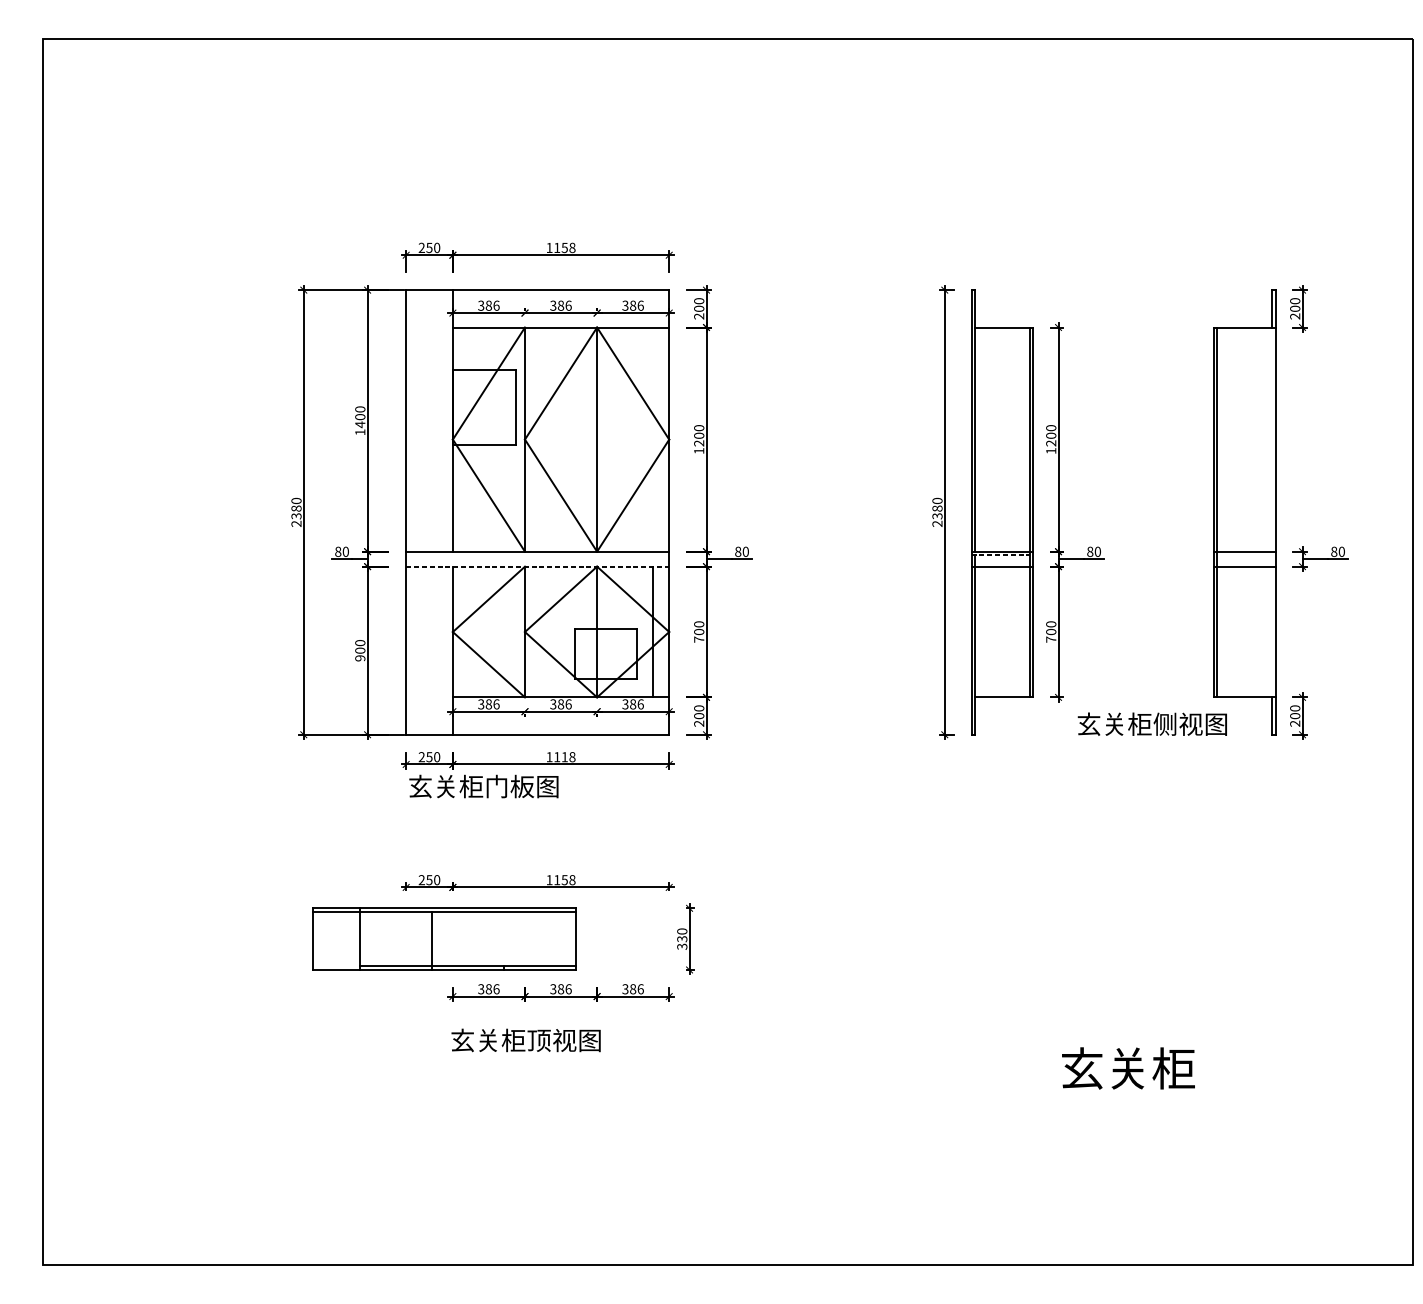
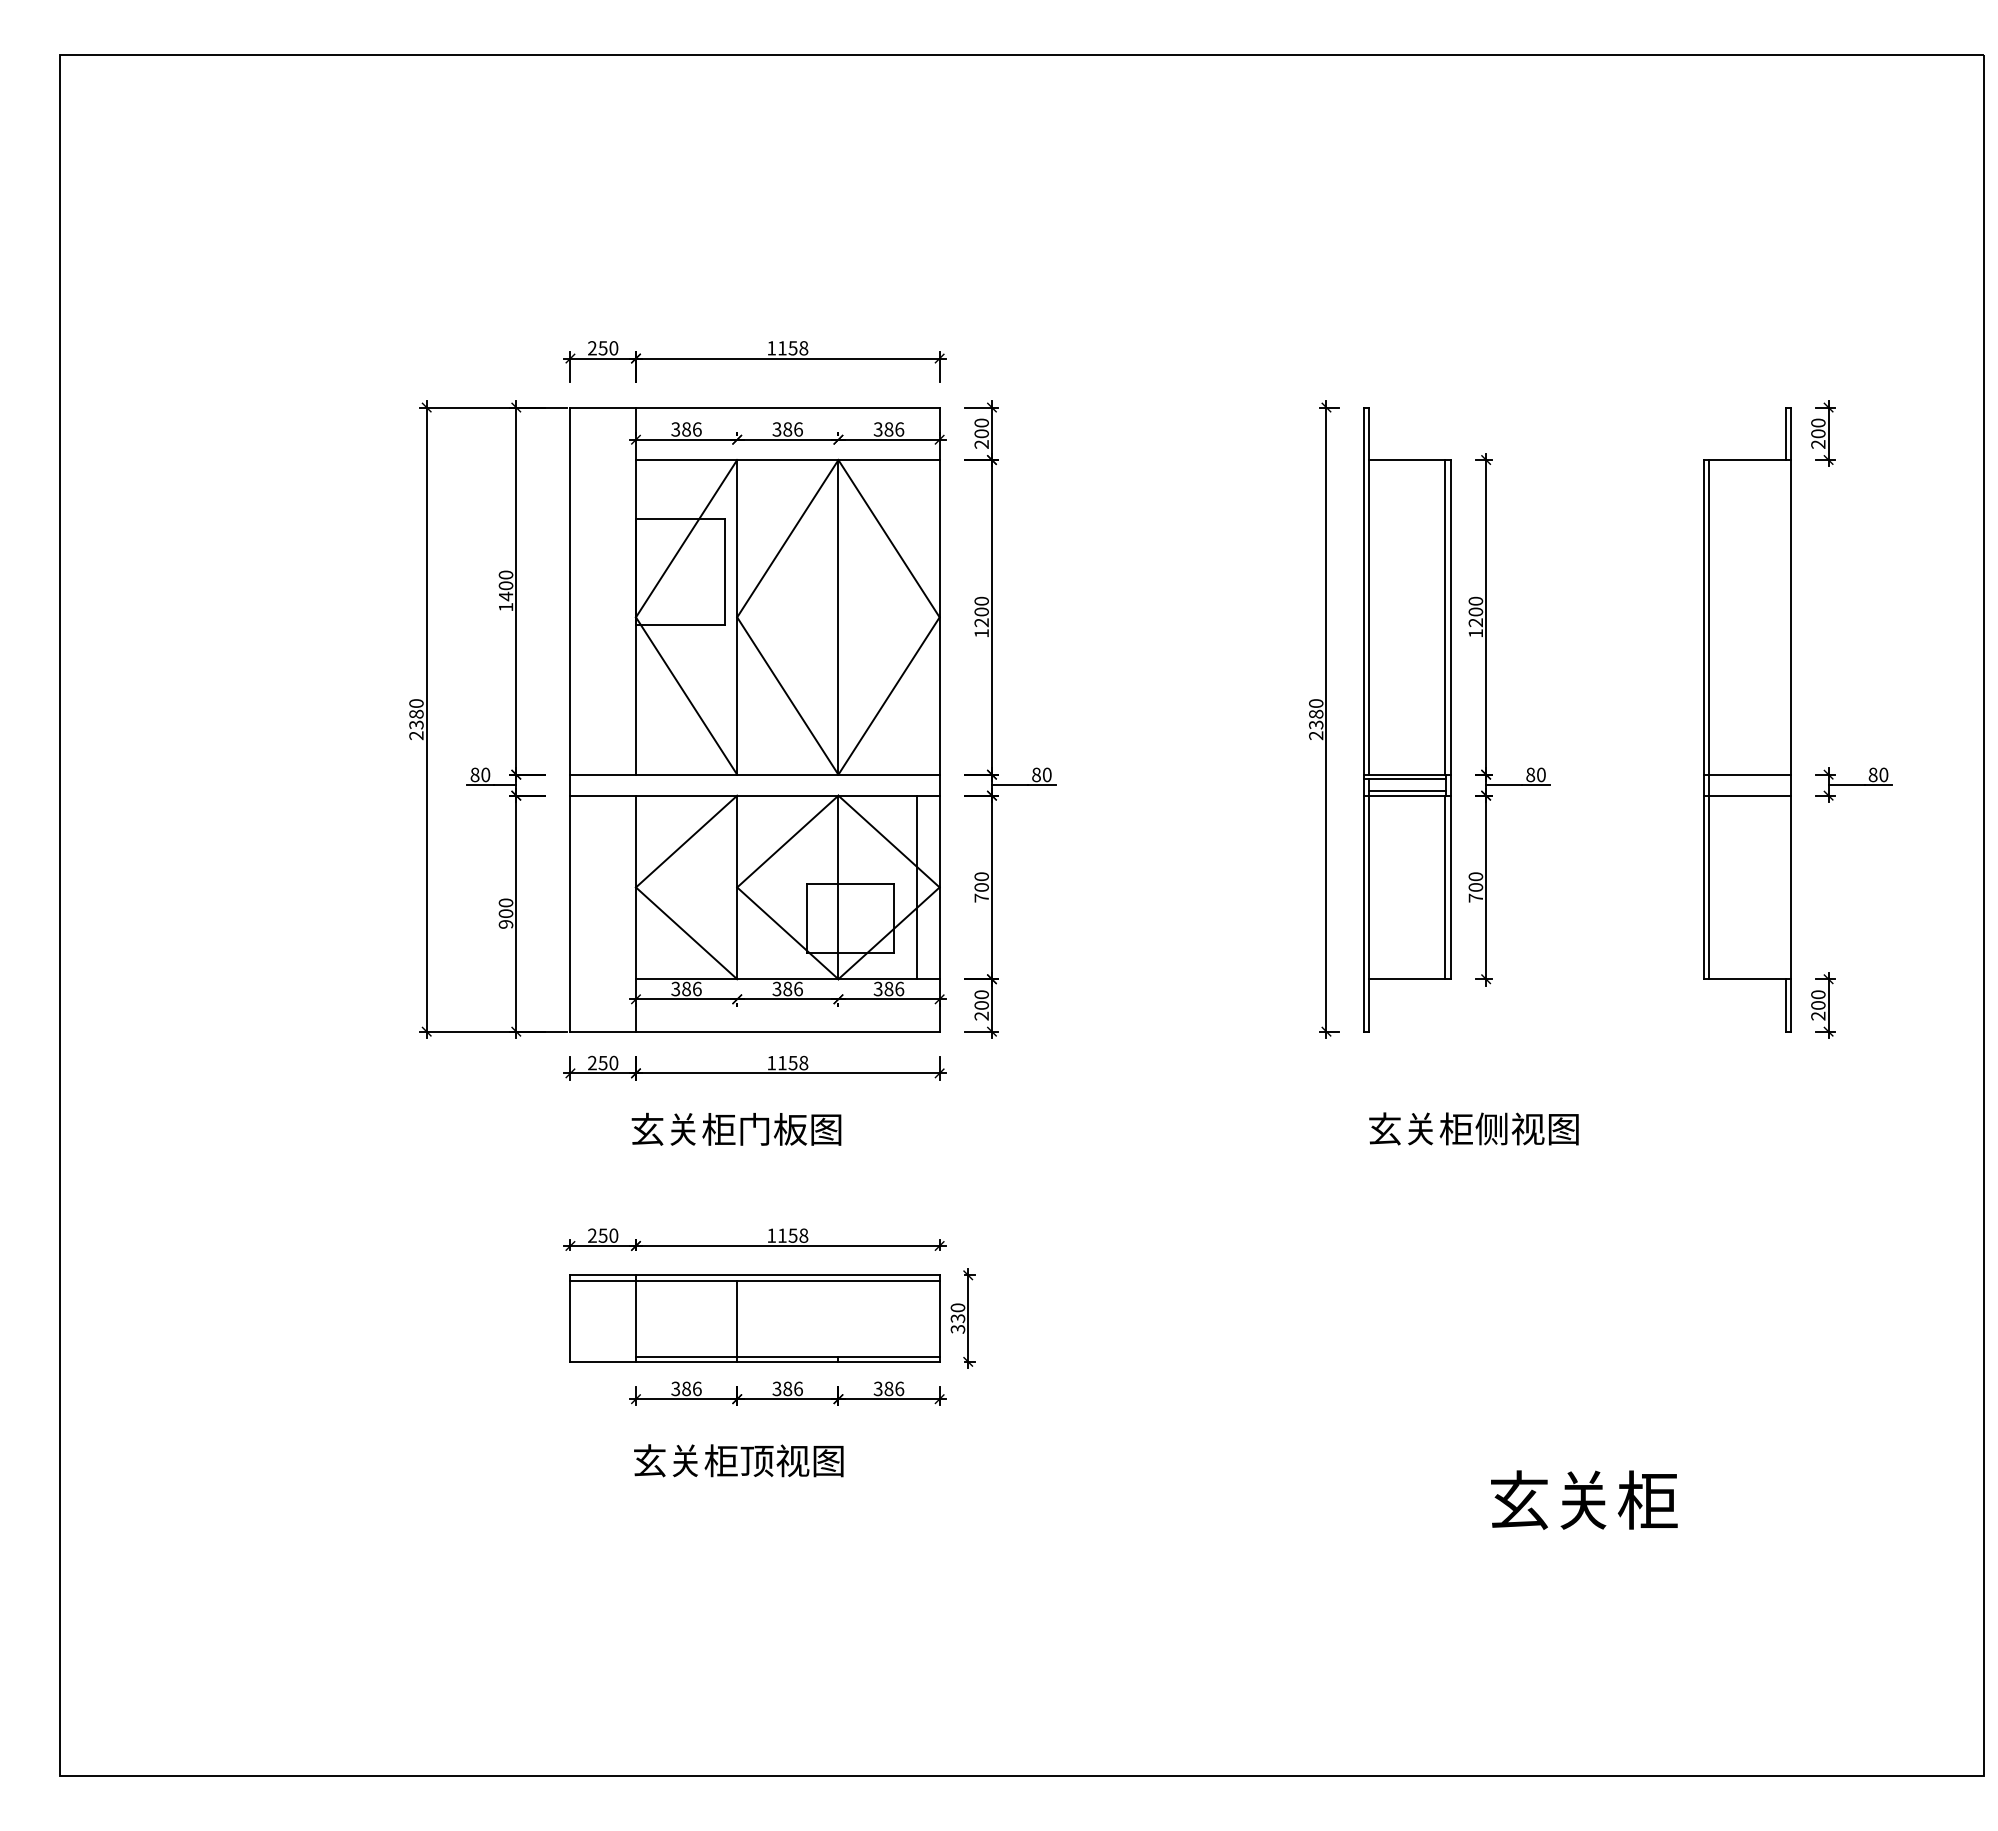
line: (1001, 555) -> (1405, 779), dashed -> solid
line: (1001, 563) -> (1406, 791), added
line: (538, 566) -> (755, 795), dashed -> solid
text: (1152, 723) -> (1473, 1128), moved
text: (564, 757) -> (792, 1063), 1118 -> 1158
text: (483, 785) -> (736, 1128), moved
part: (443, 939) -> (754, 1318), moved

